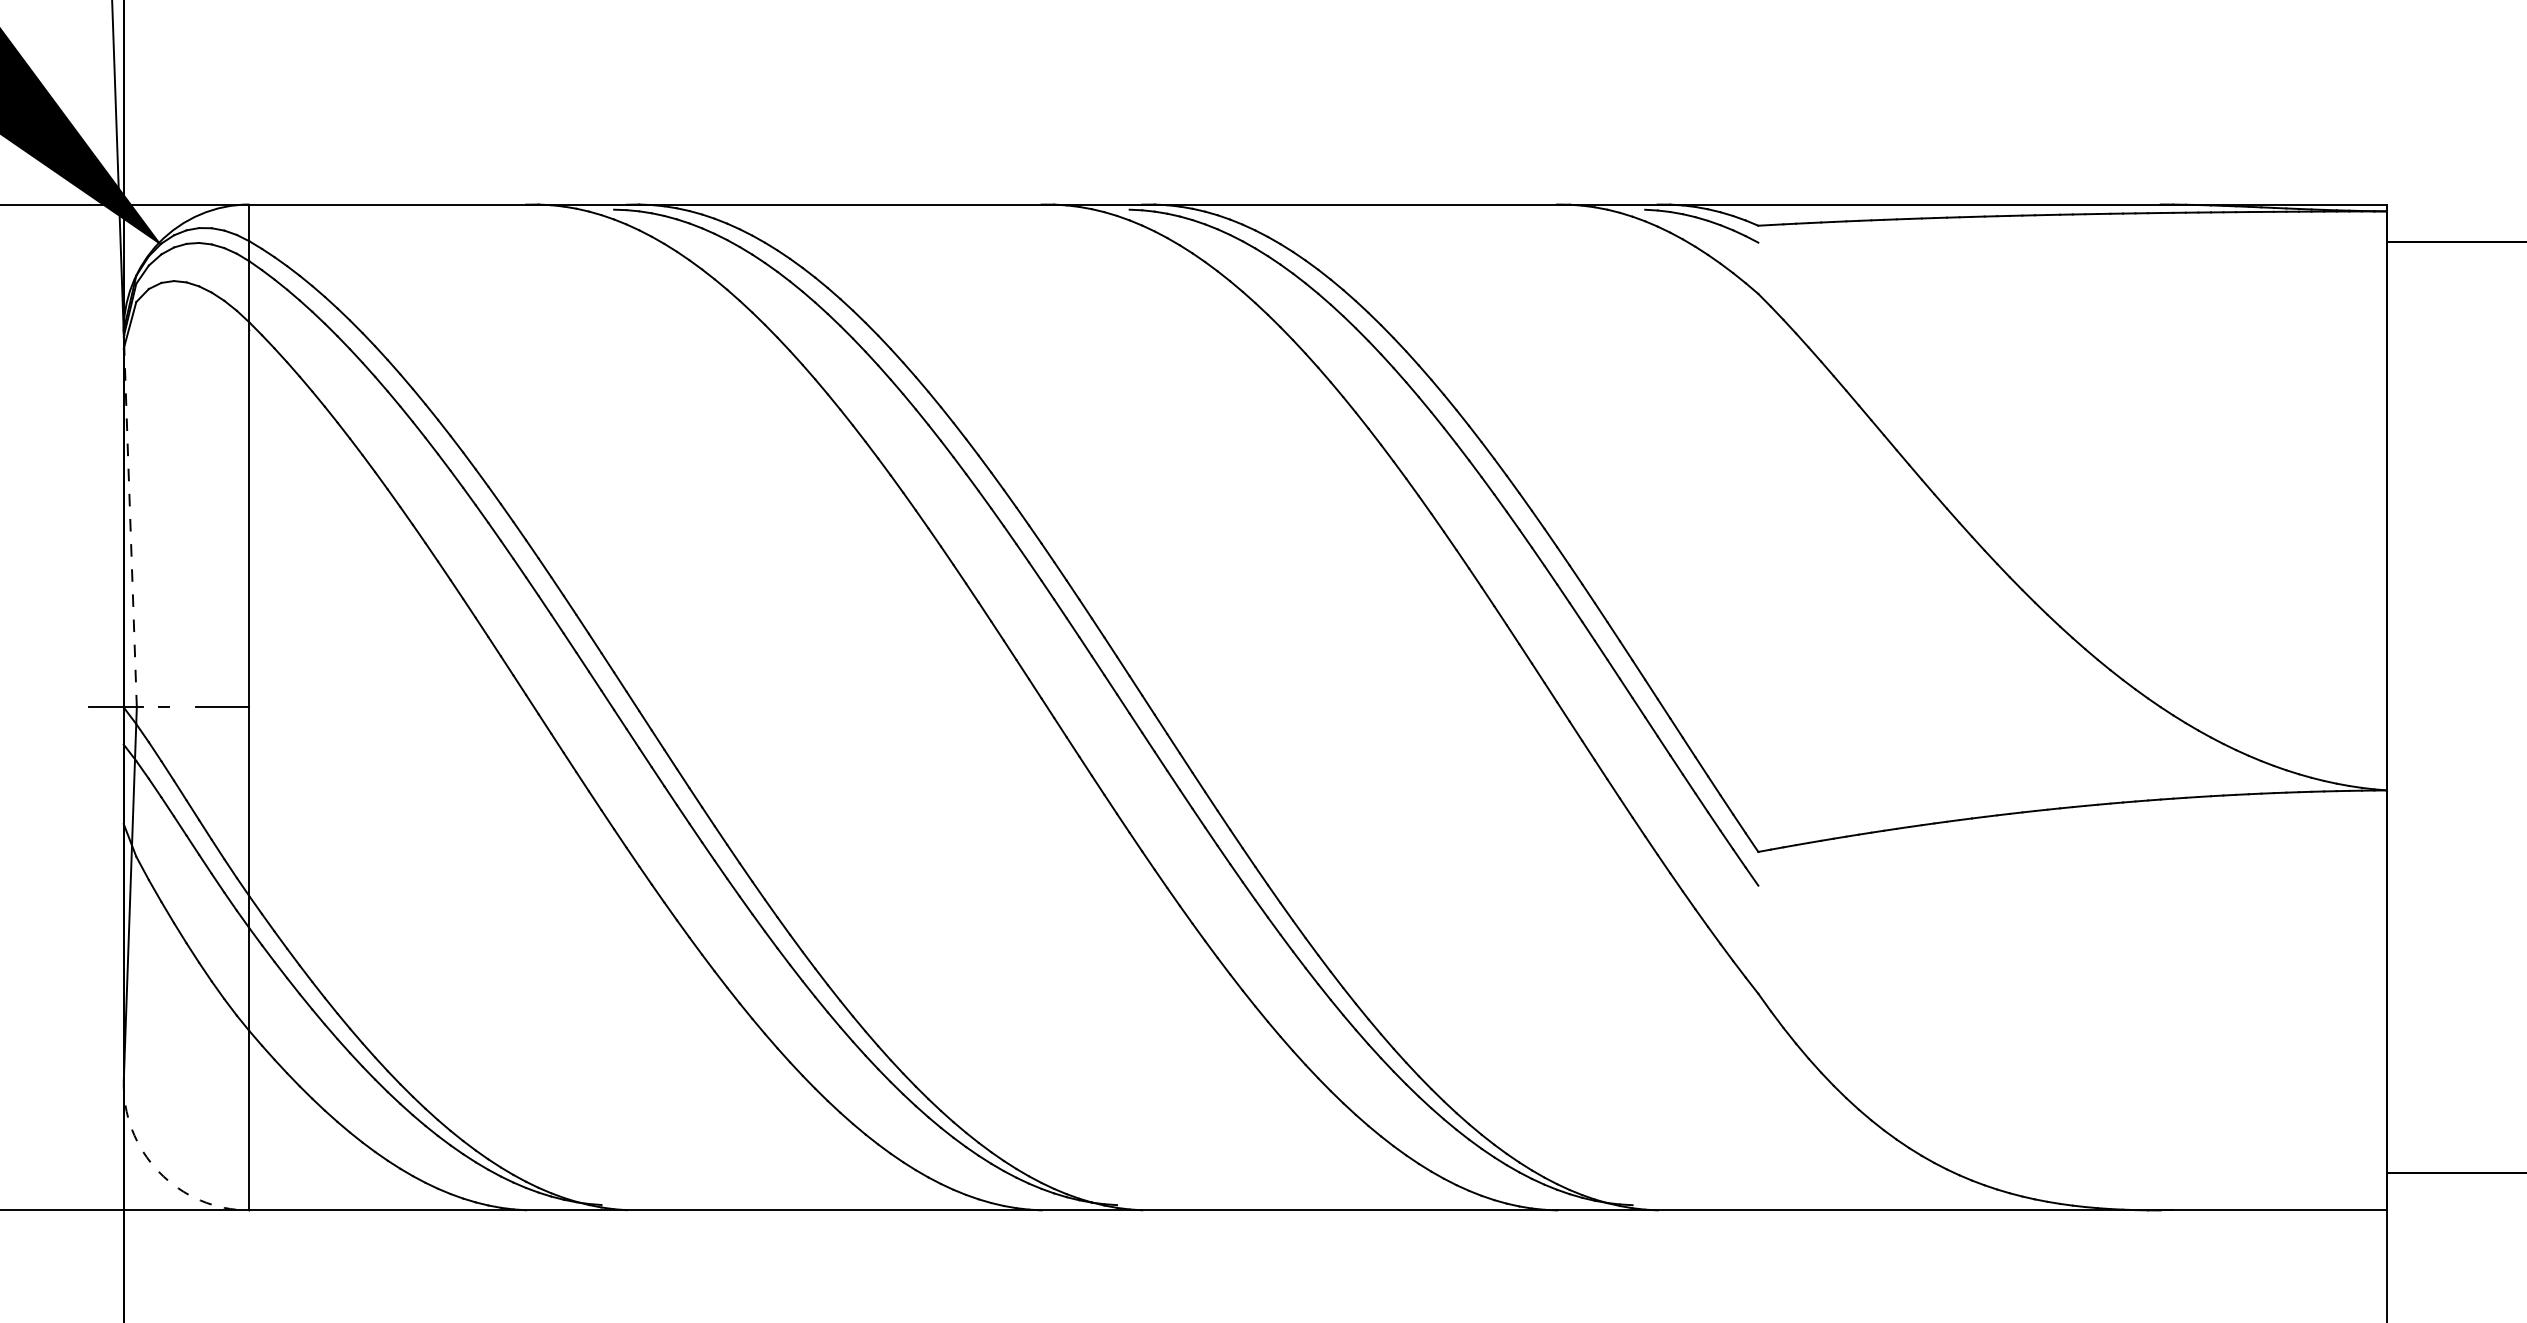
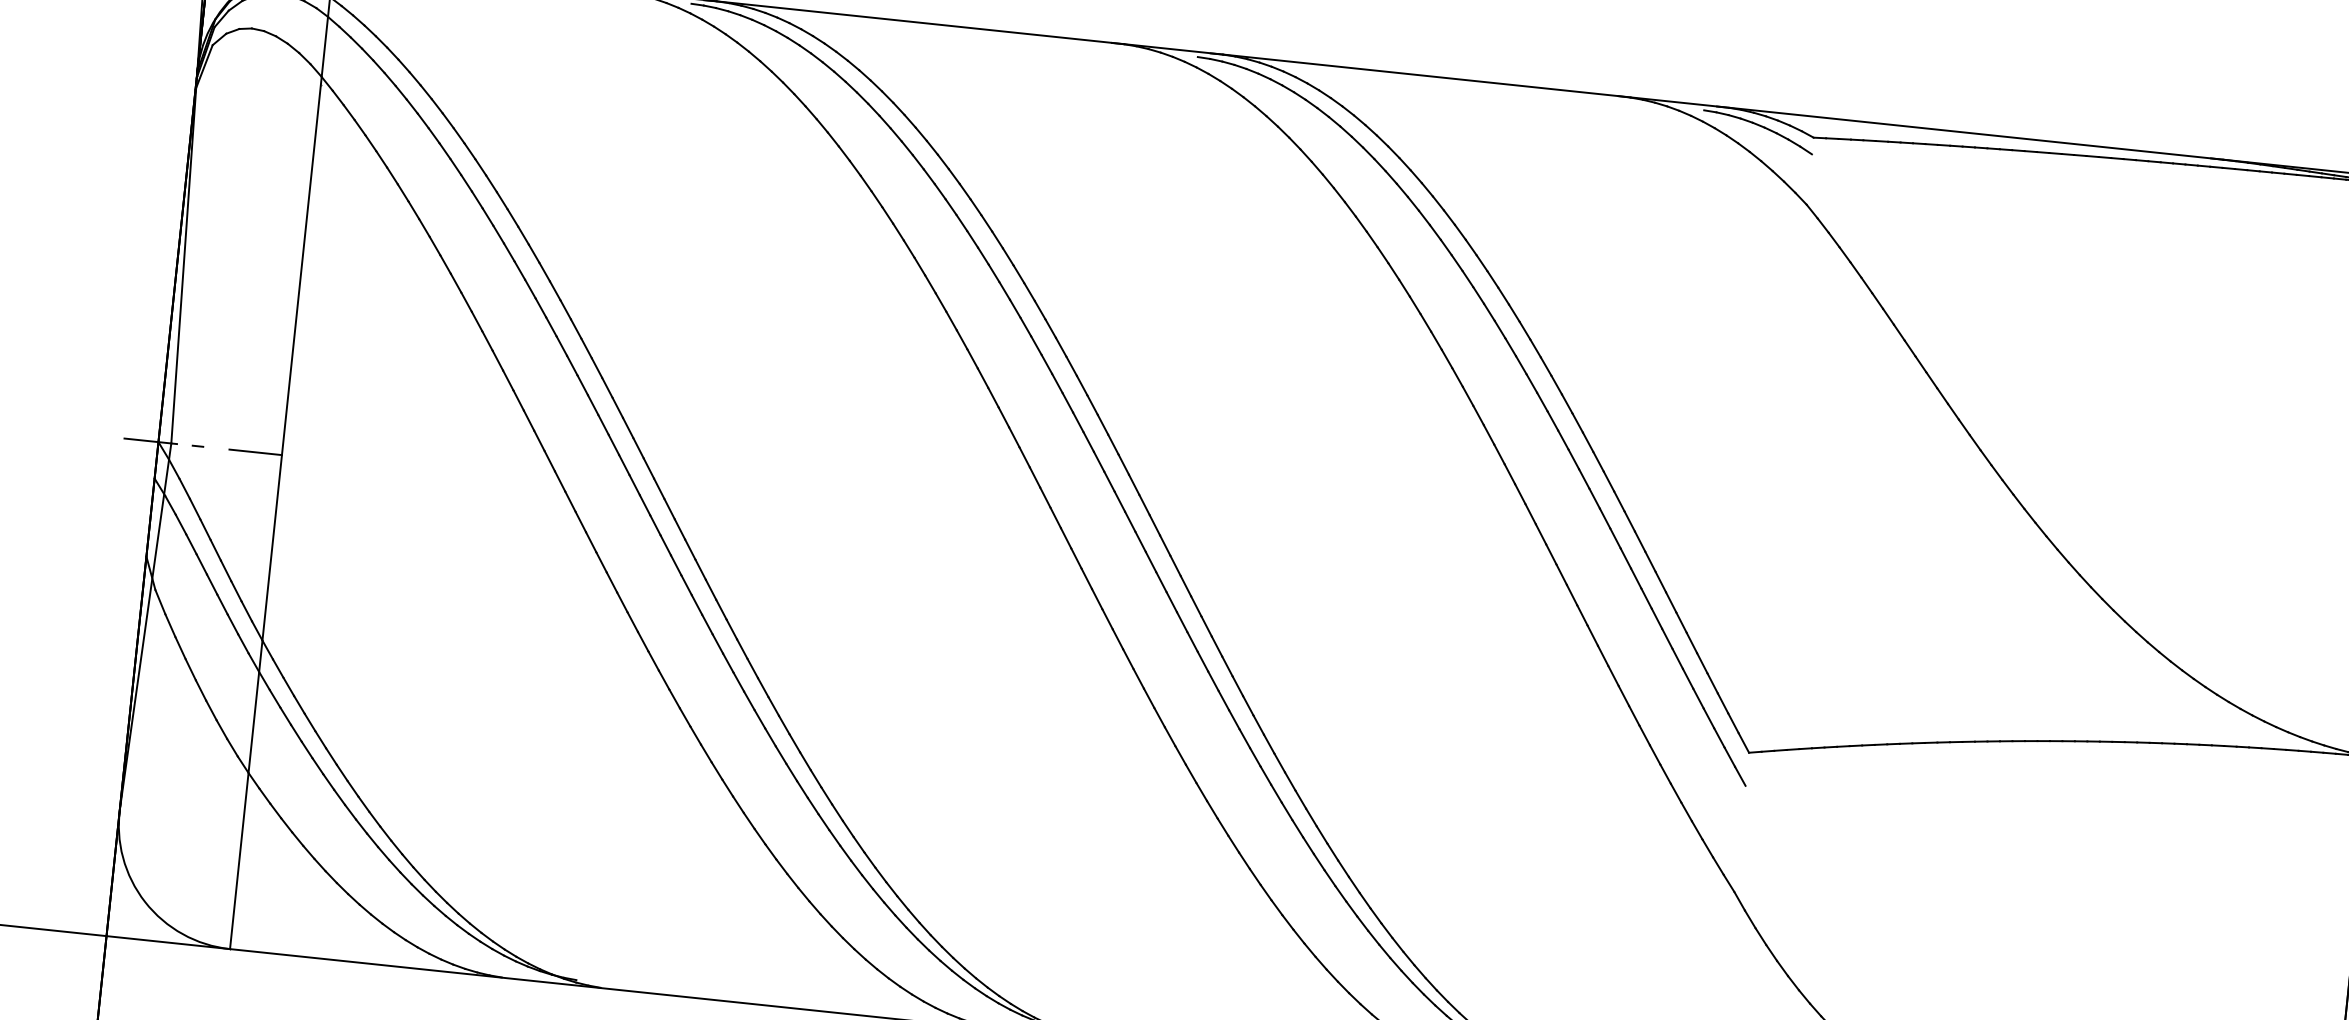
line: (130, 521) -> (184, 260), dashed -> solid
arc: (159, 1172) -> (145, 902), dashed -> solid

